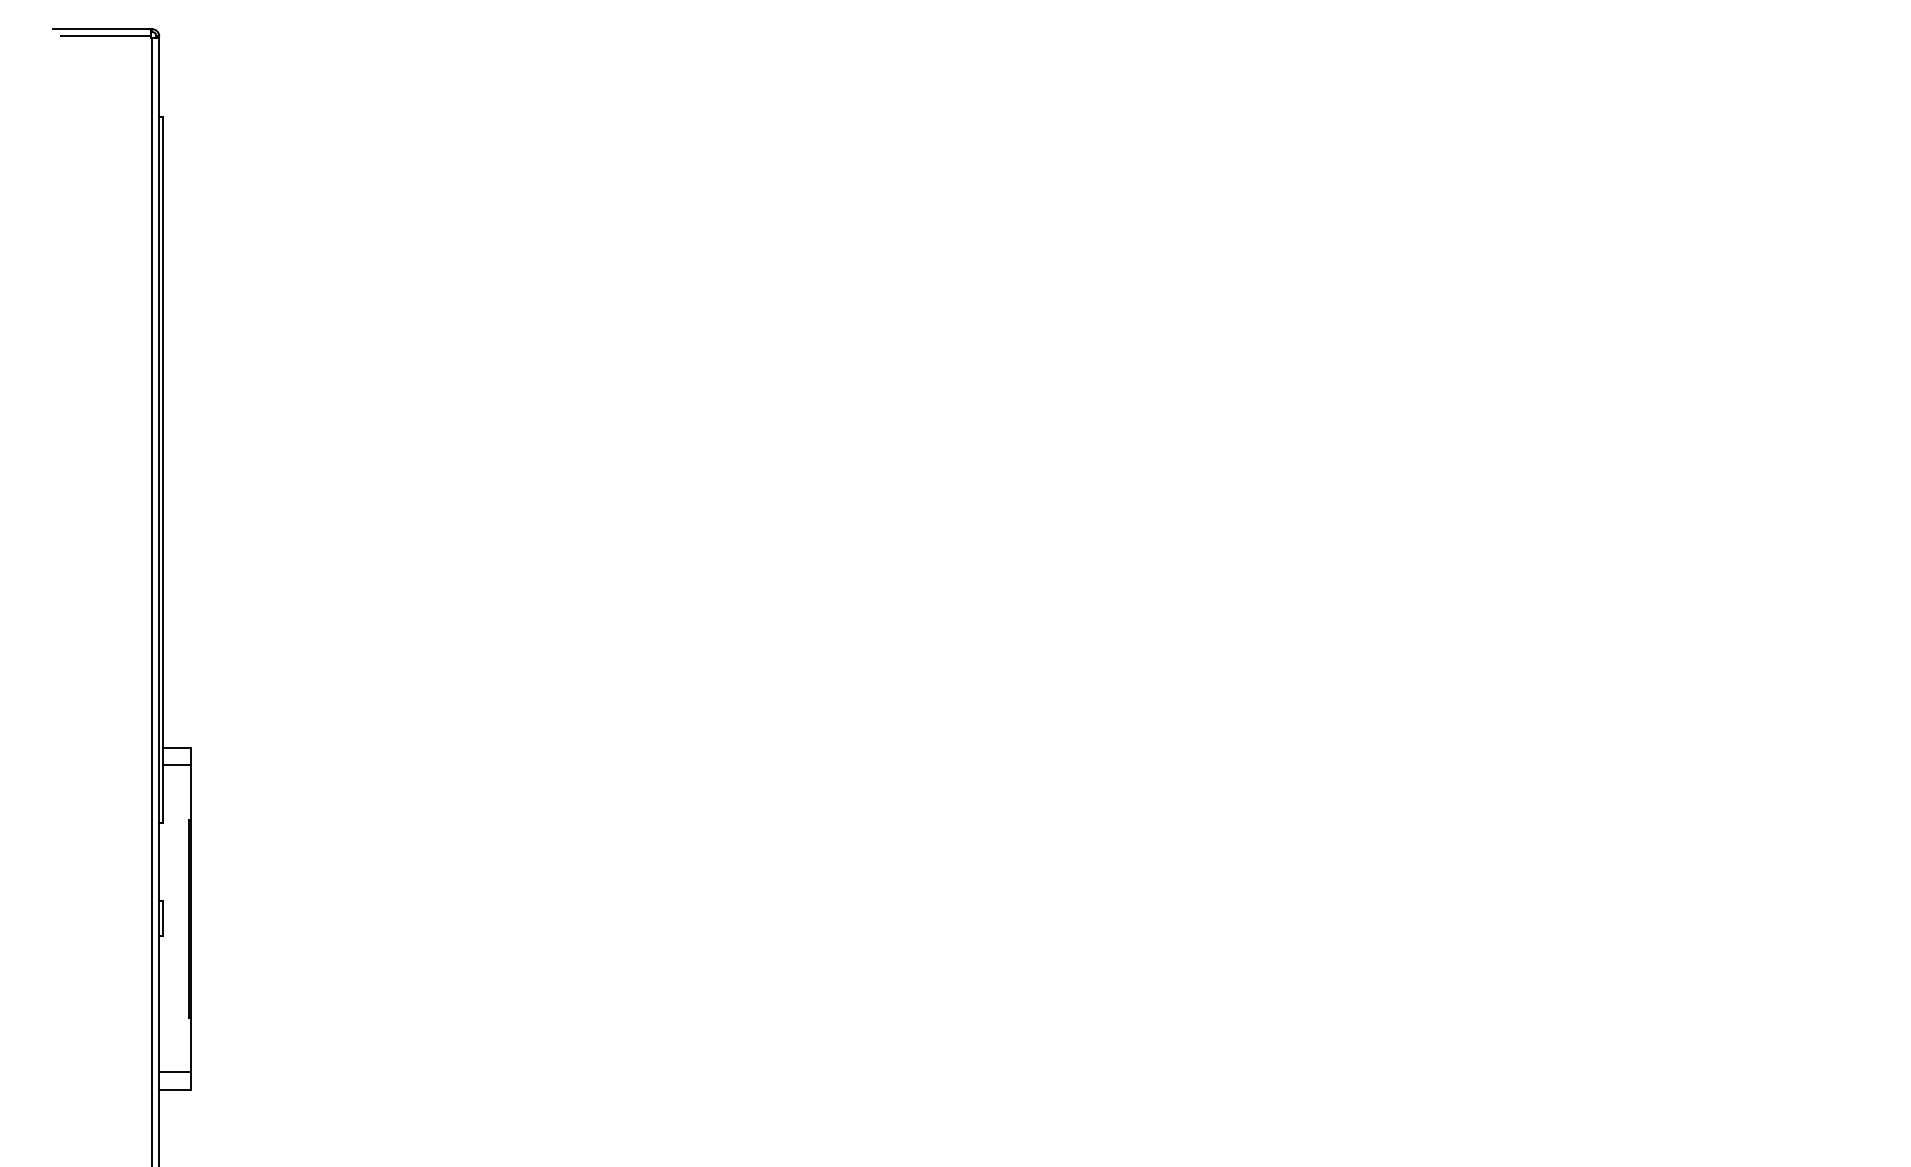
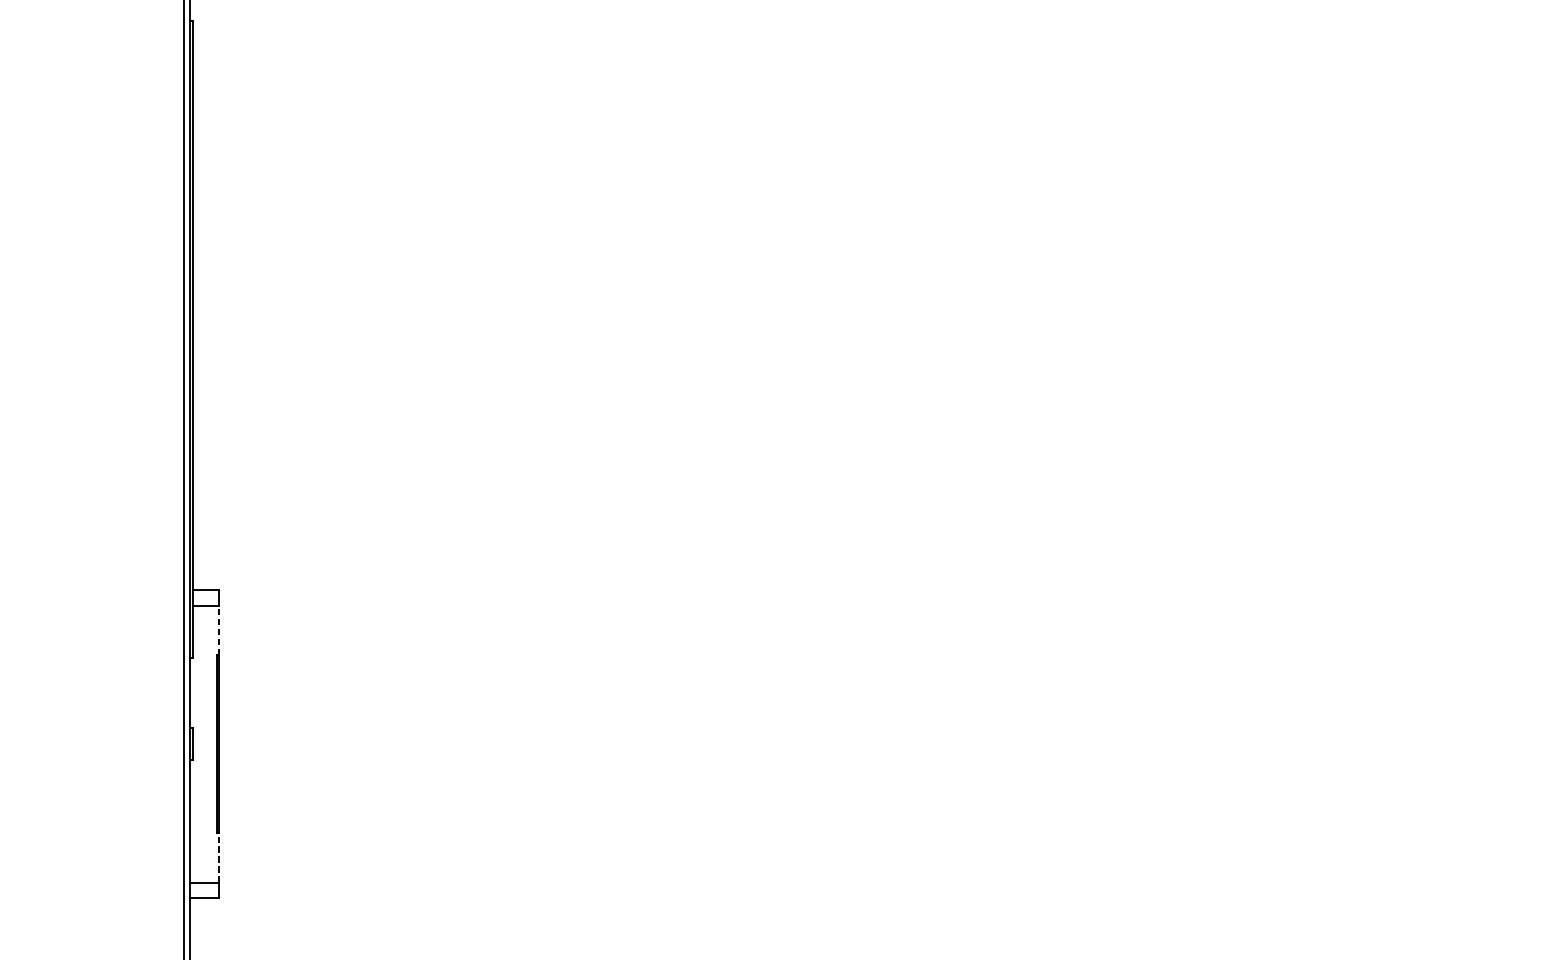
line: (191, 792) -> (219, 630), solid -> dashed
line: (191, 1044) -> (219, 857), solid -> dashed

